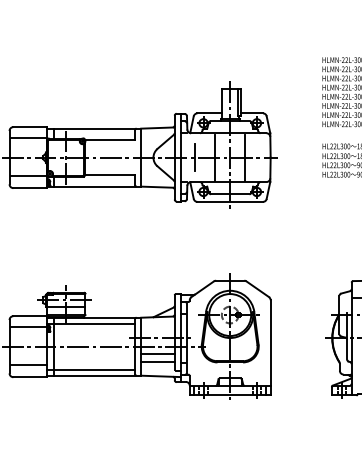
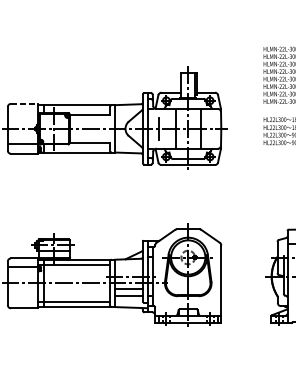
line: (30, 127) -> (24, 104), solid -> dashed
line: (28, 137) -> (23, 112), removed
line: (28, 365) -> (23, 298), removed

